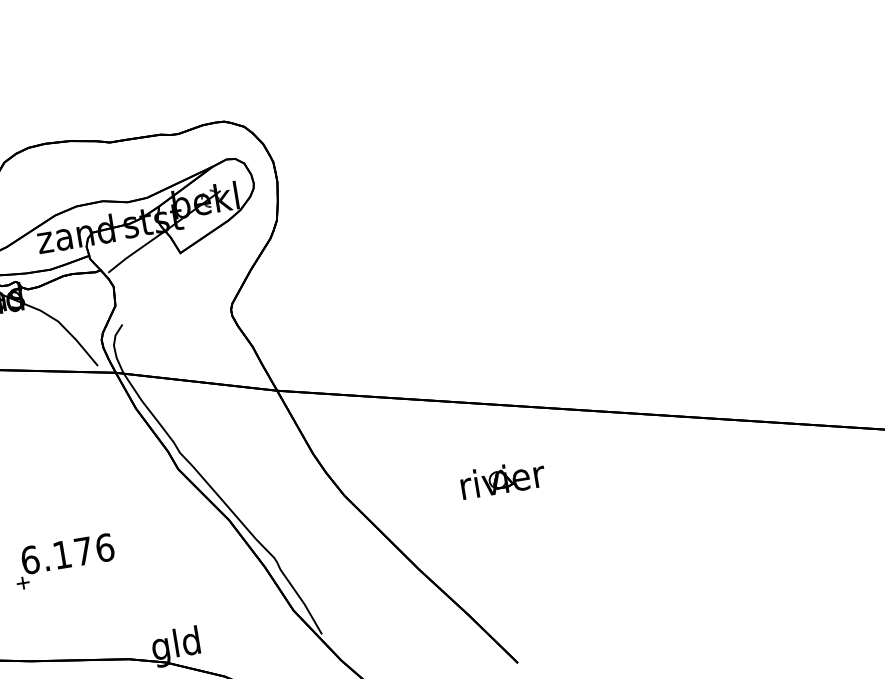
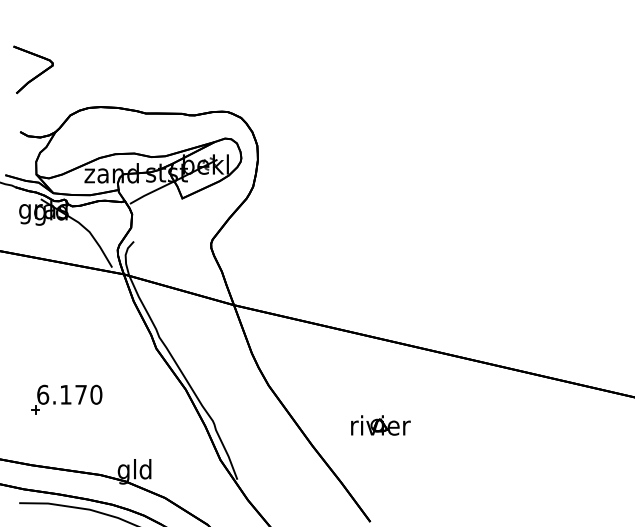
part: (502, 479) -> (380, 425), moved
text: (105, 547) -> (96, 394), 6.176 -> 6.170

